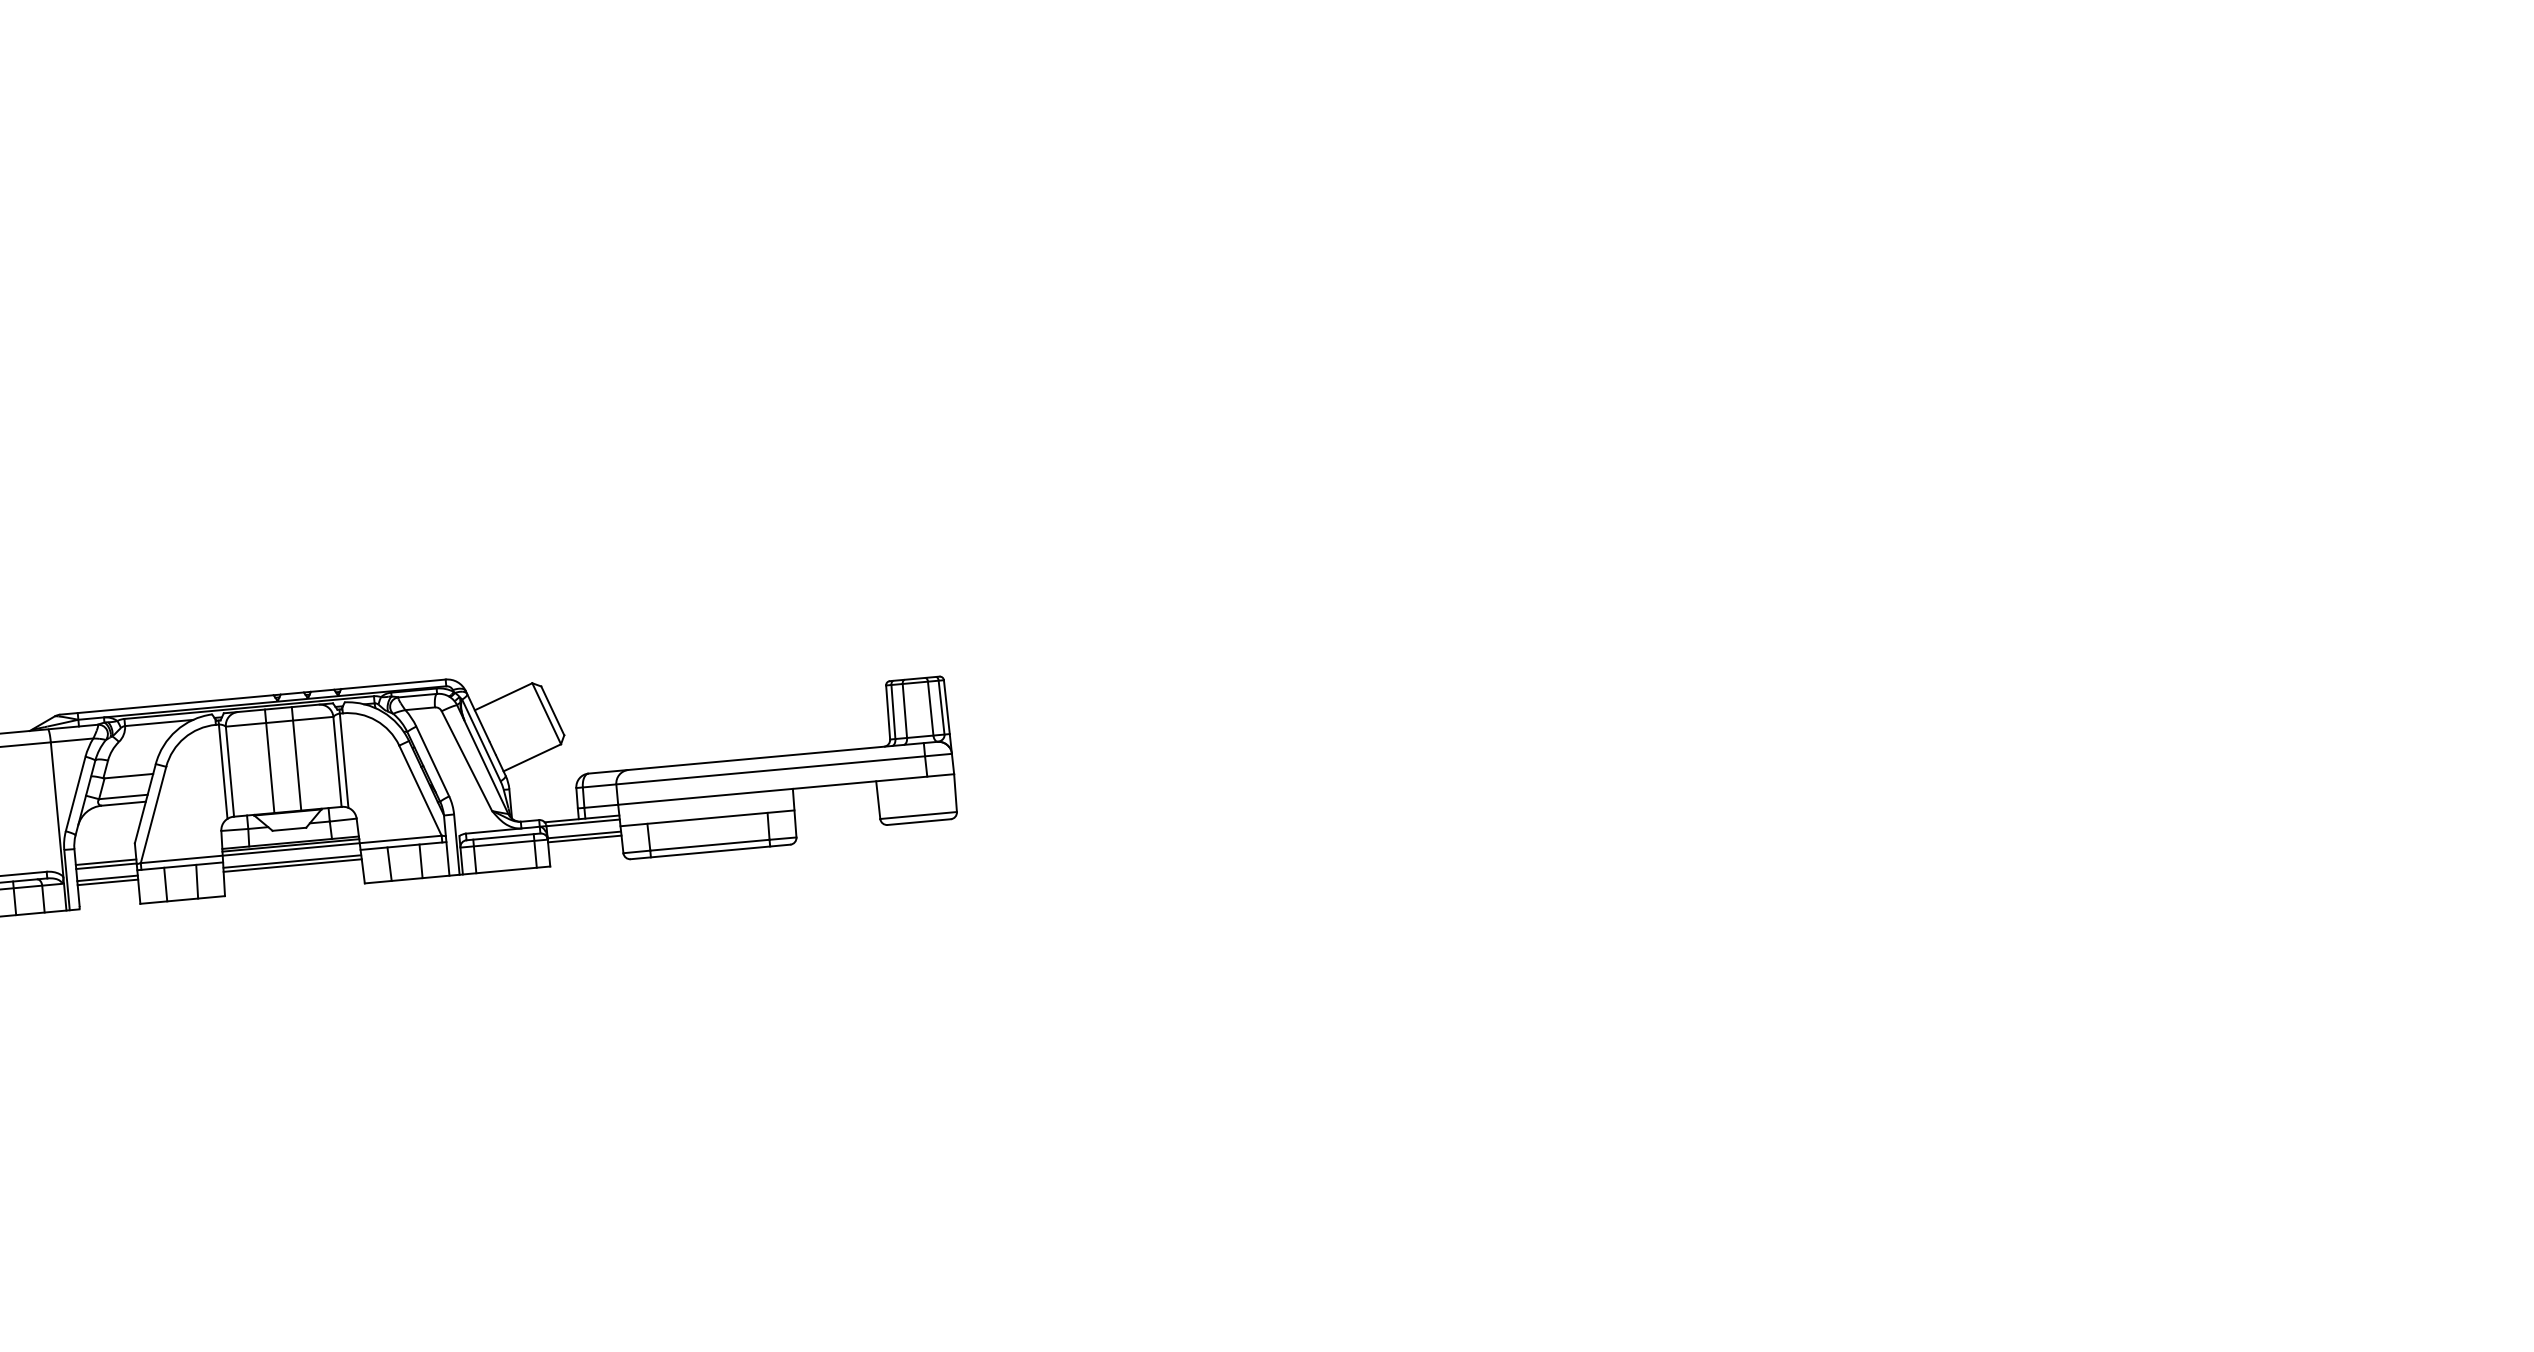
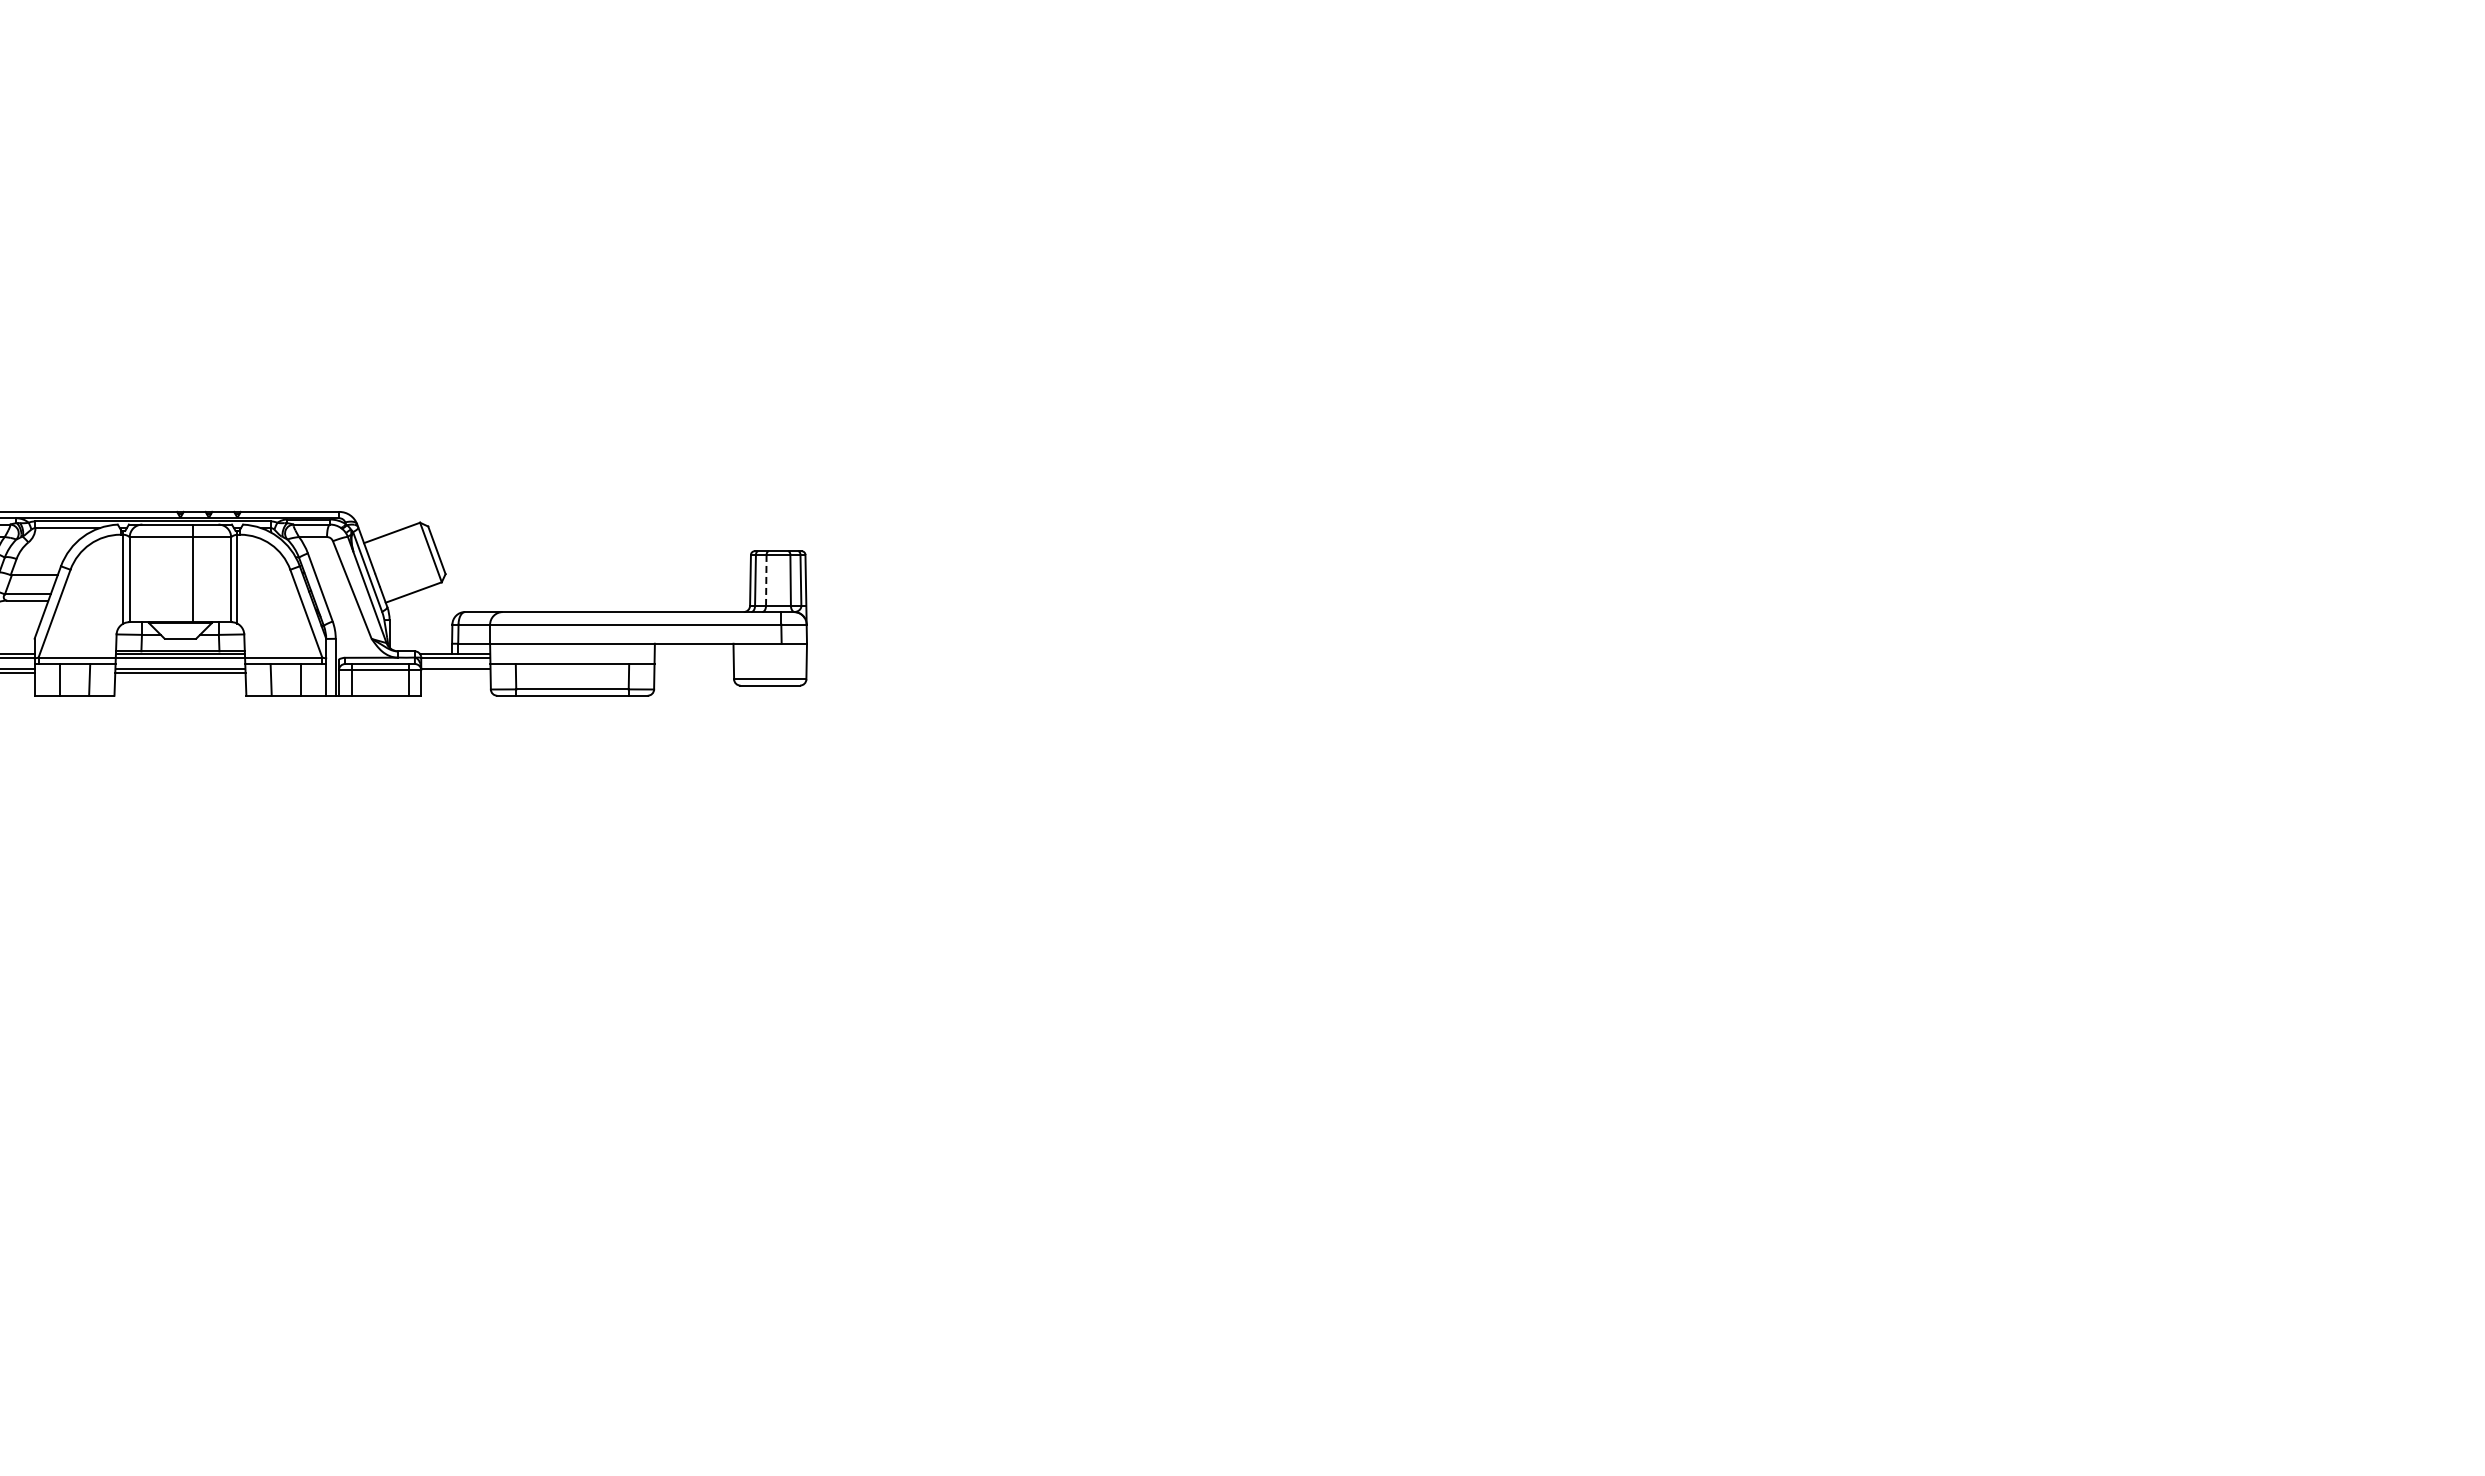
line: (905, 711) -> (766, 580), solid -> dashed
line: (269, 761) -> (167, 573), removed
line: (584, 838) -> (455, 672), removed

